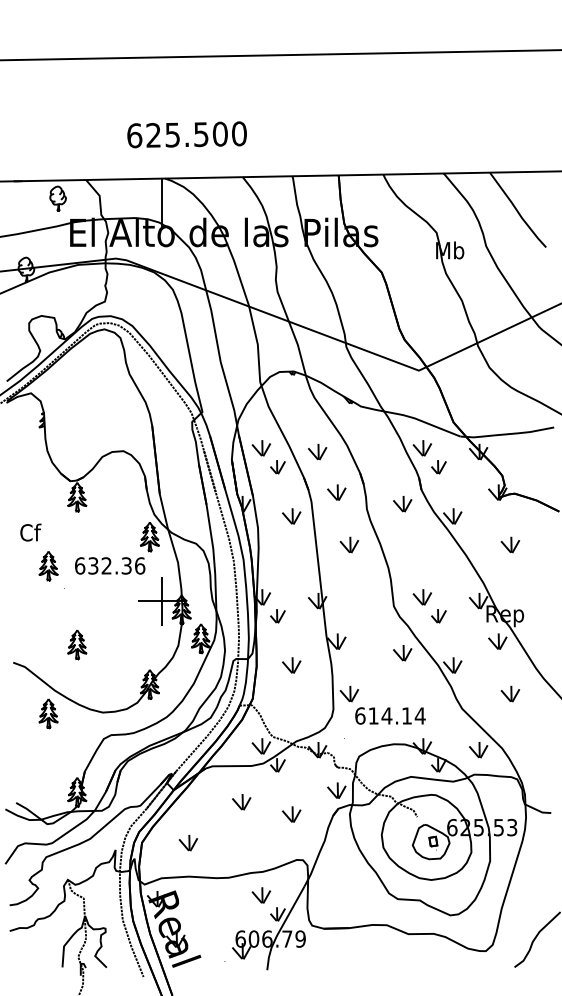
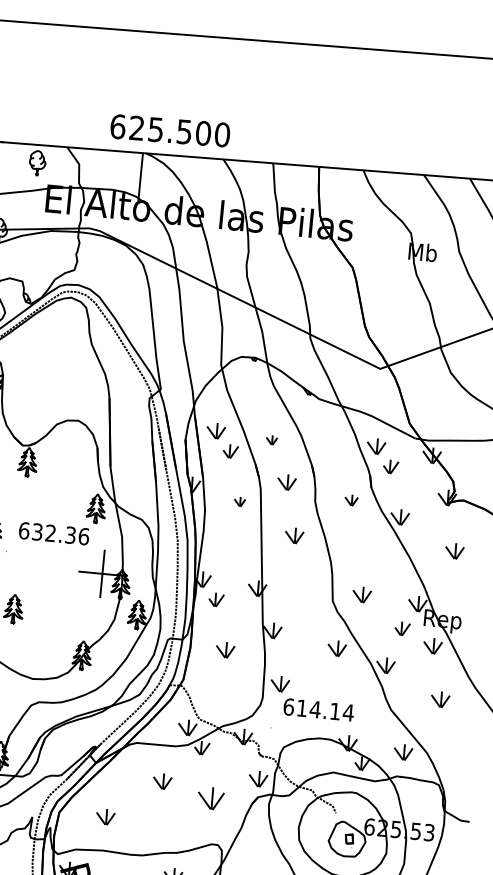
text: (186, 134) -> (169, 130), moved
part: (317, 451) -> (271, 439), size x0.6
part: (402, 504) -> (351, 500), size x0.7
part: (291, 516) -> (239, 501), size x0.6
part: (438, 616) -> (402, 629), moved
part: (291, 814) -> (210, 798), size x1.4

